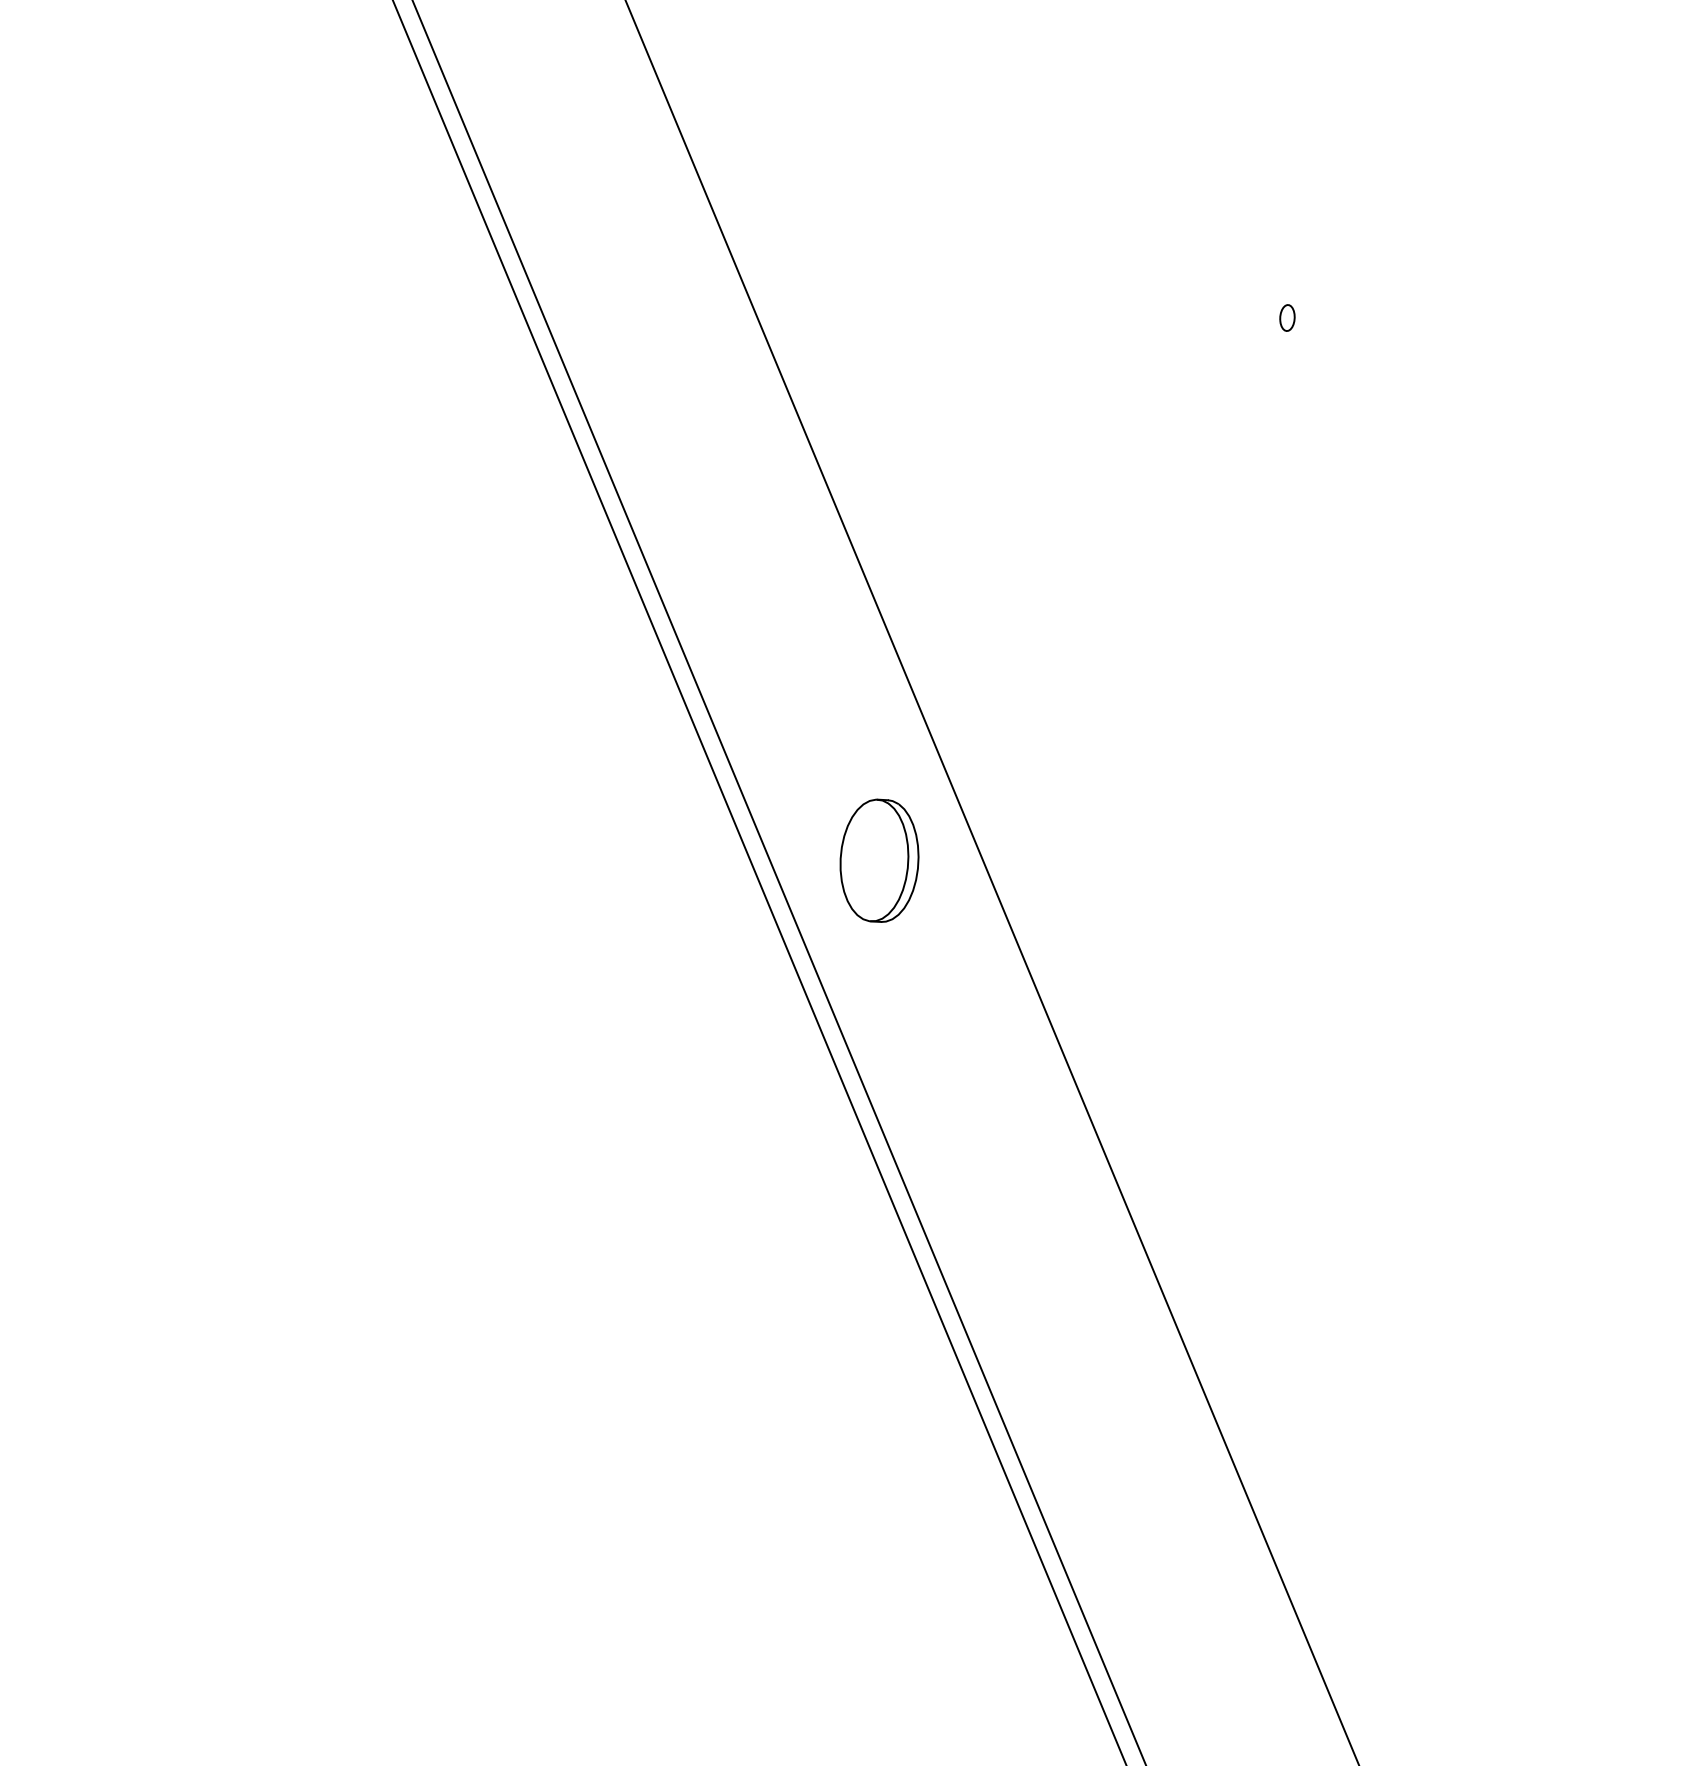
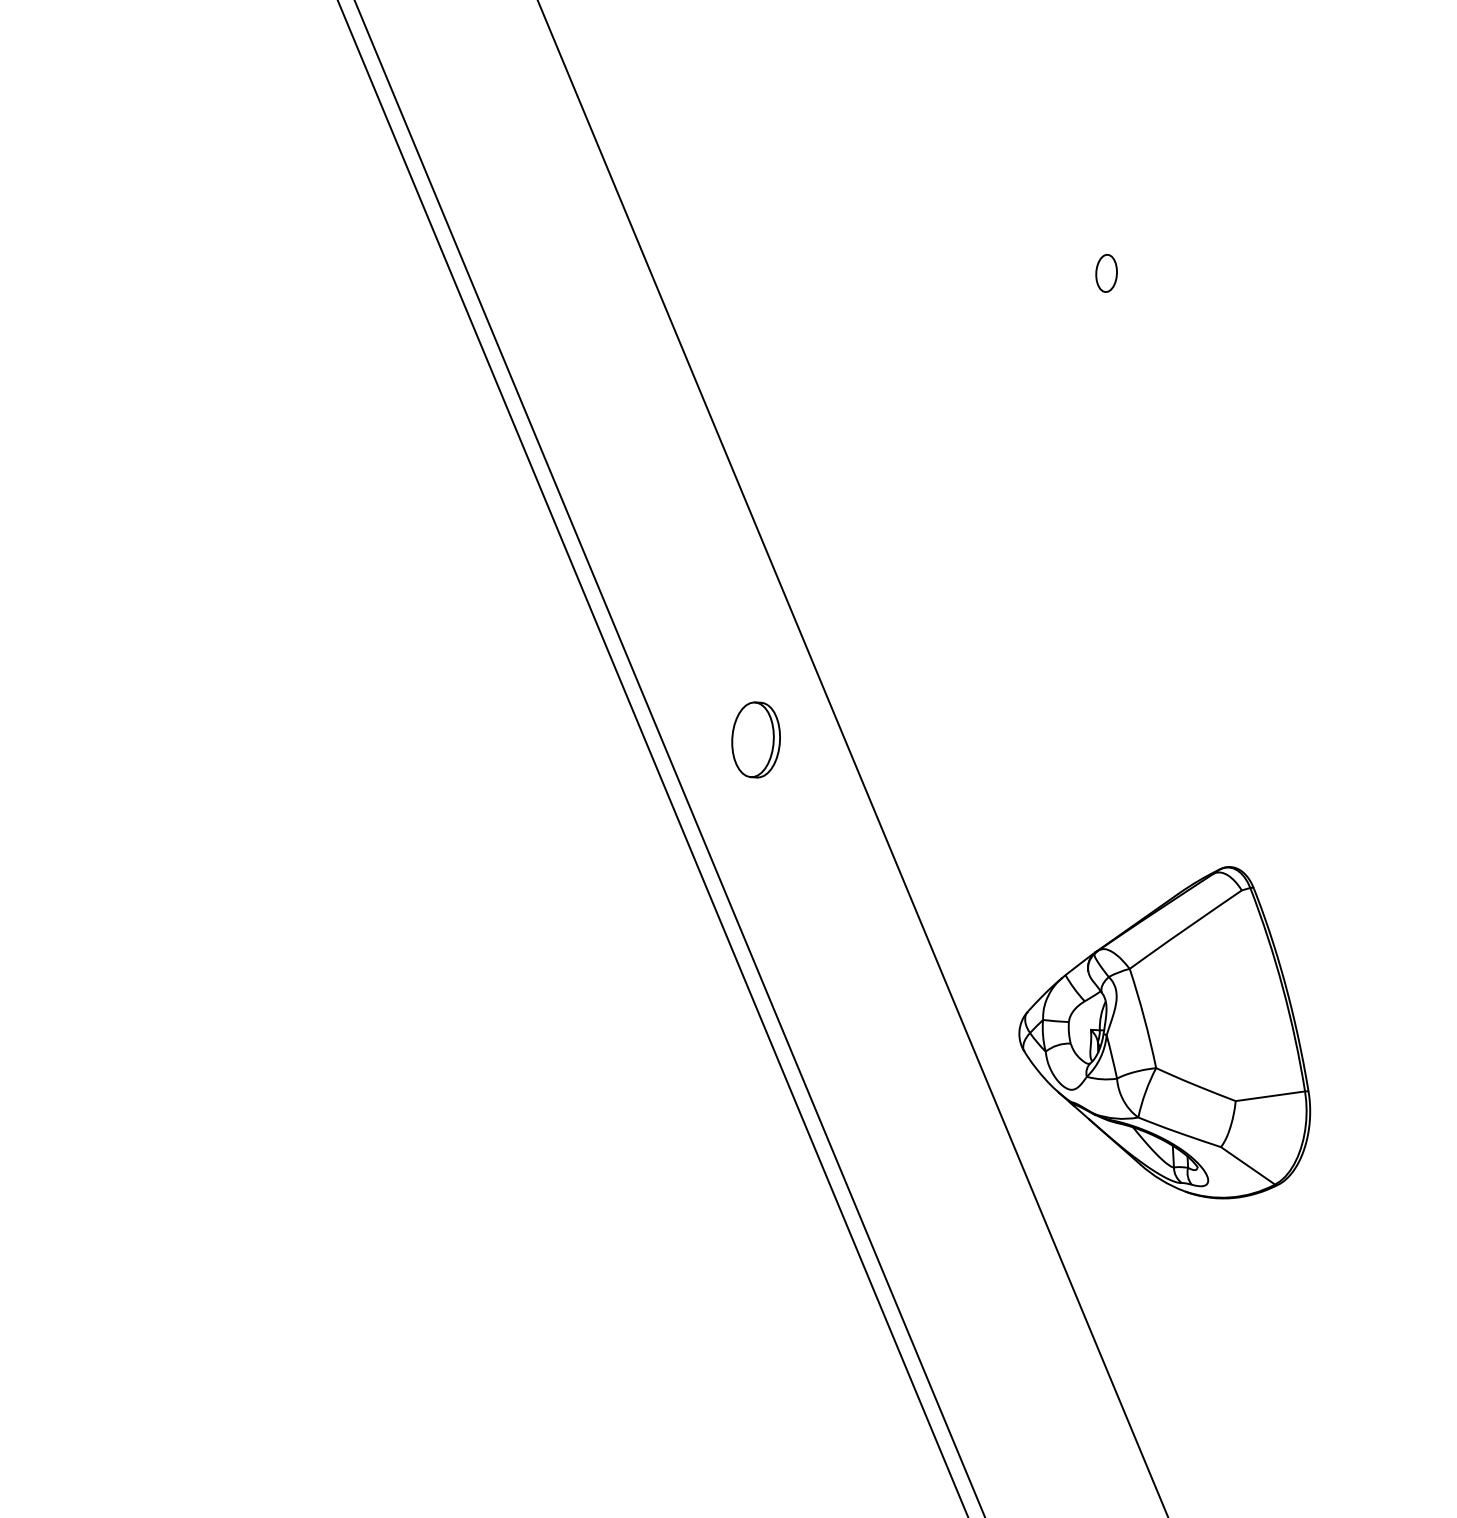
part: (1287, 317) -> (1106, 272), size x1.67
part: (879, 860) -> (756, 739), size x0.71
part: (1355, 1201) -> (1165, 1032), added

